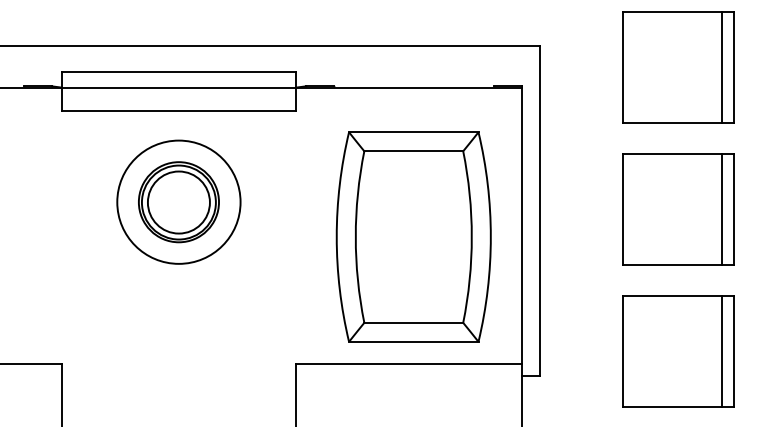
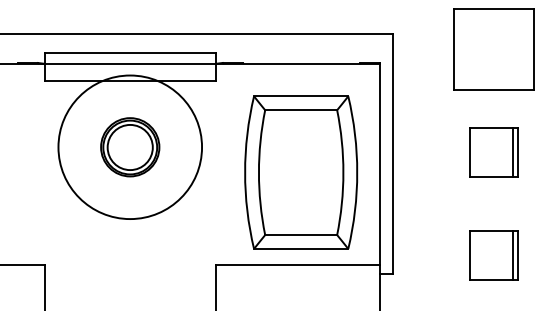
line: (722, 67) -> (525, 49), removed
circle: (179, 202) -> (130, 147), size x1.6
part: (678, 209) -> (493, 152), size x0.6
part: (678, 350) -> (493, 255), size x0.6

